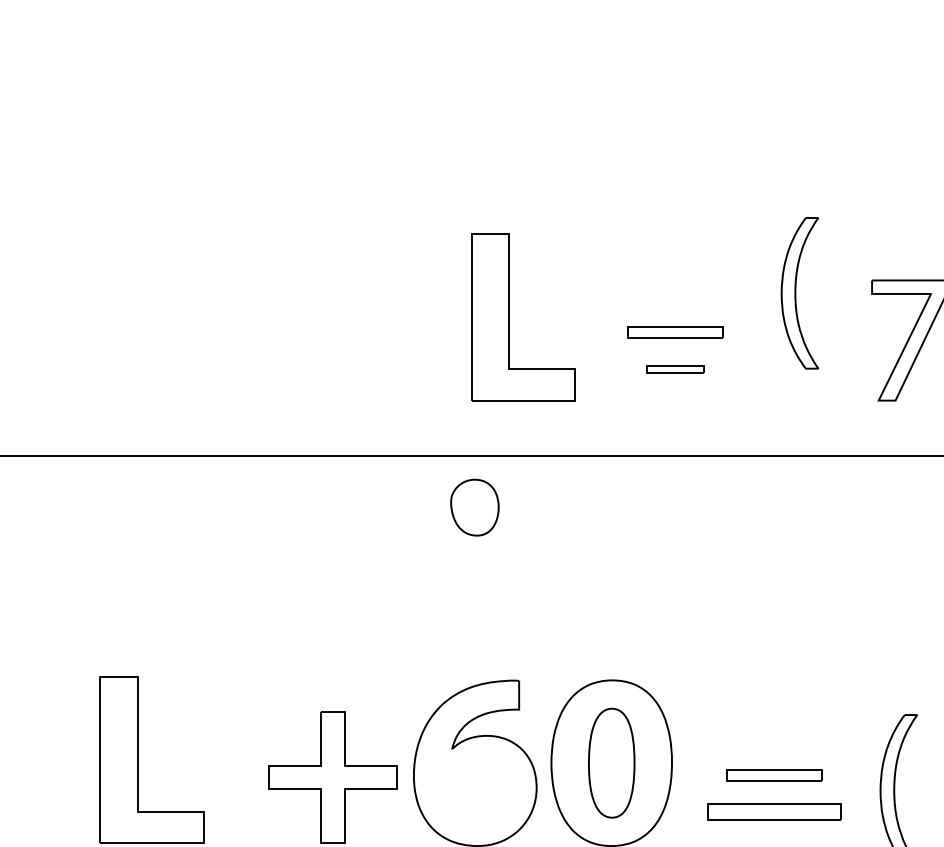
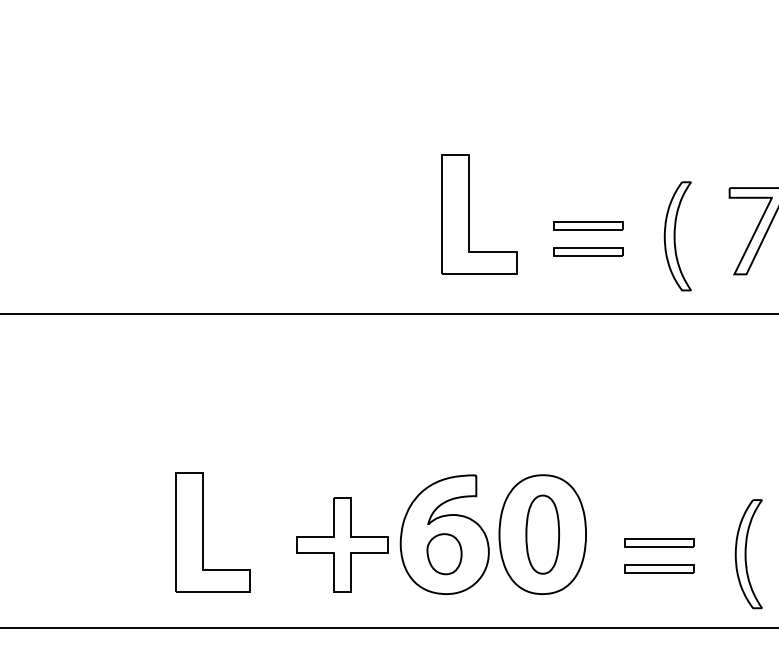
part: (799, 293) -> (677, 236), moved
part: (675, 368) -> (588, 251), size x1.67
part: (474, 508) -> (444, 554), moved
part: (774, 810) -> (659, 568), size x0.71

